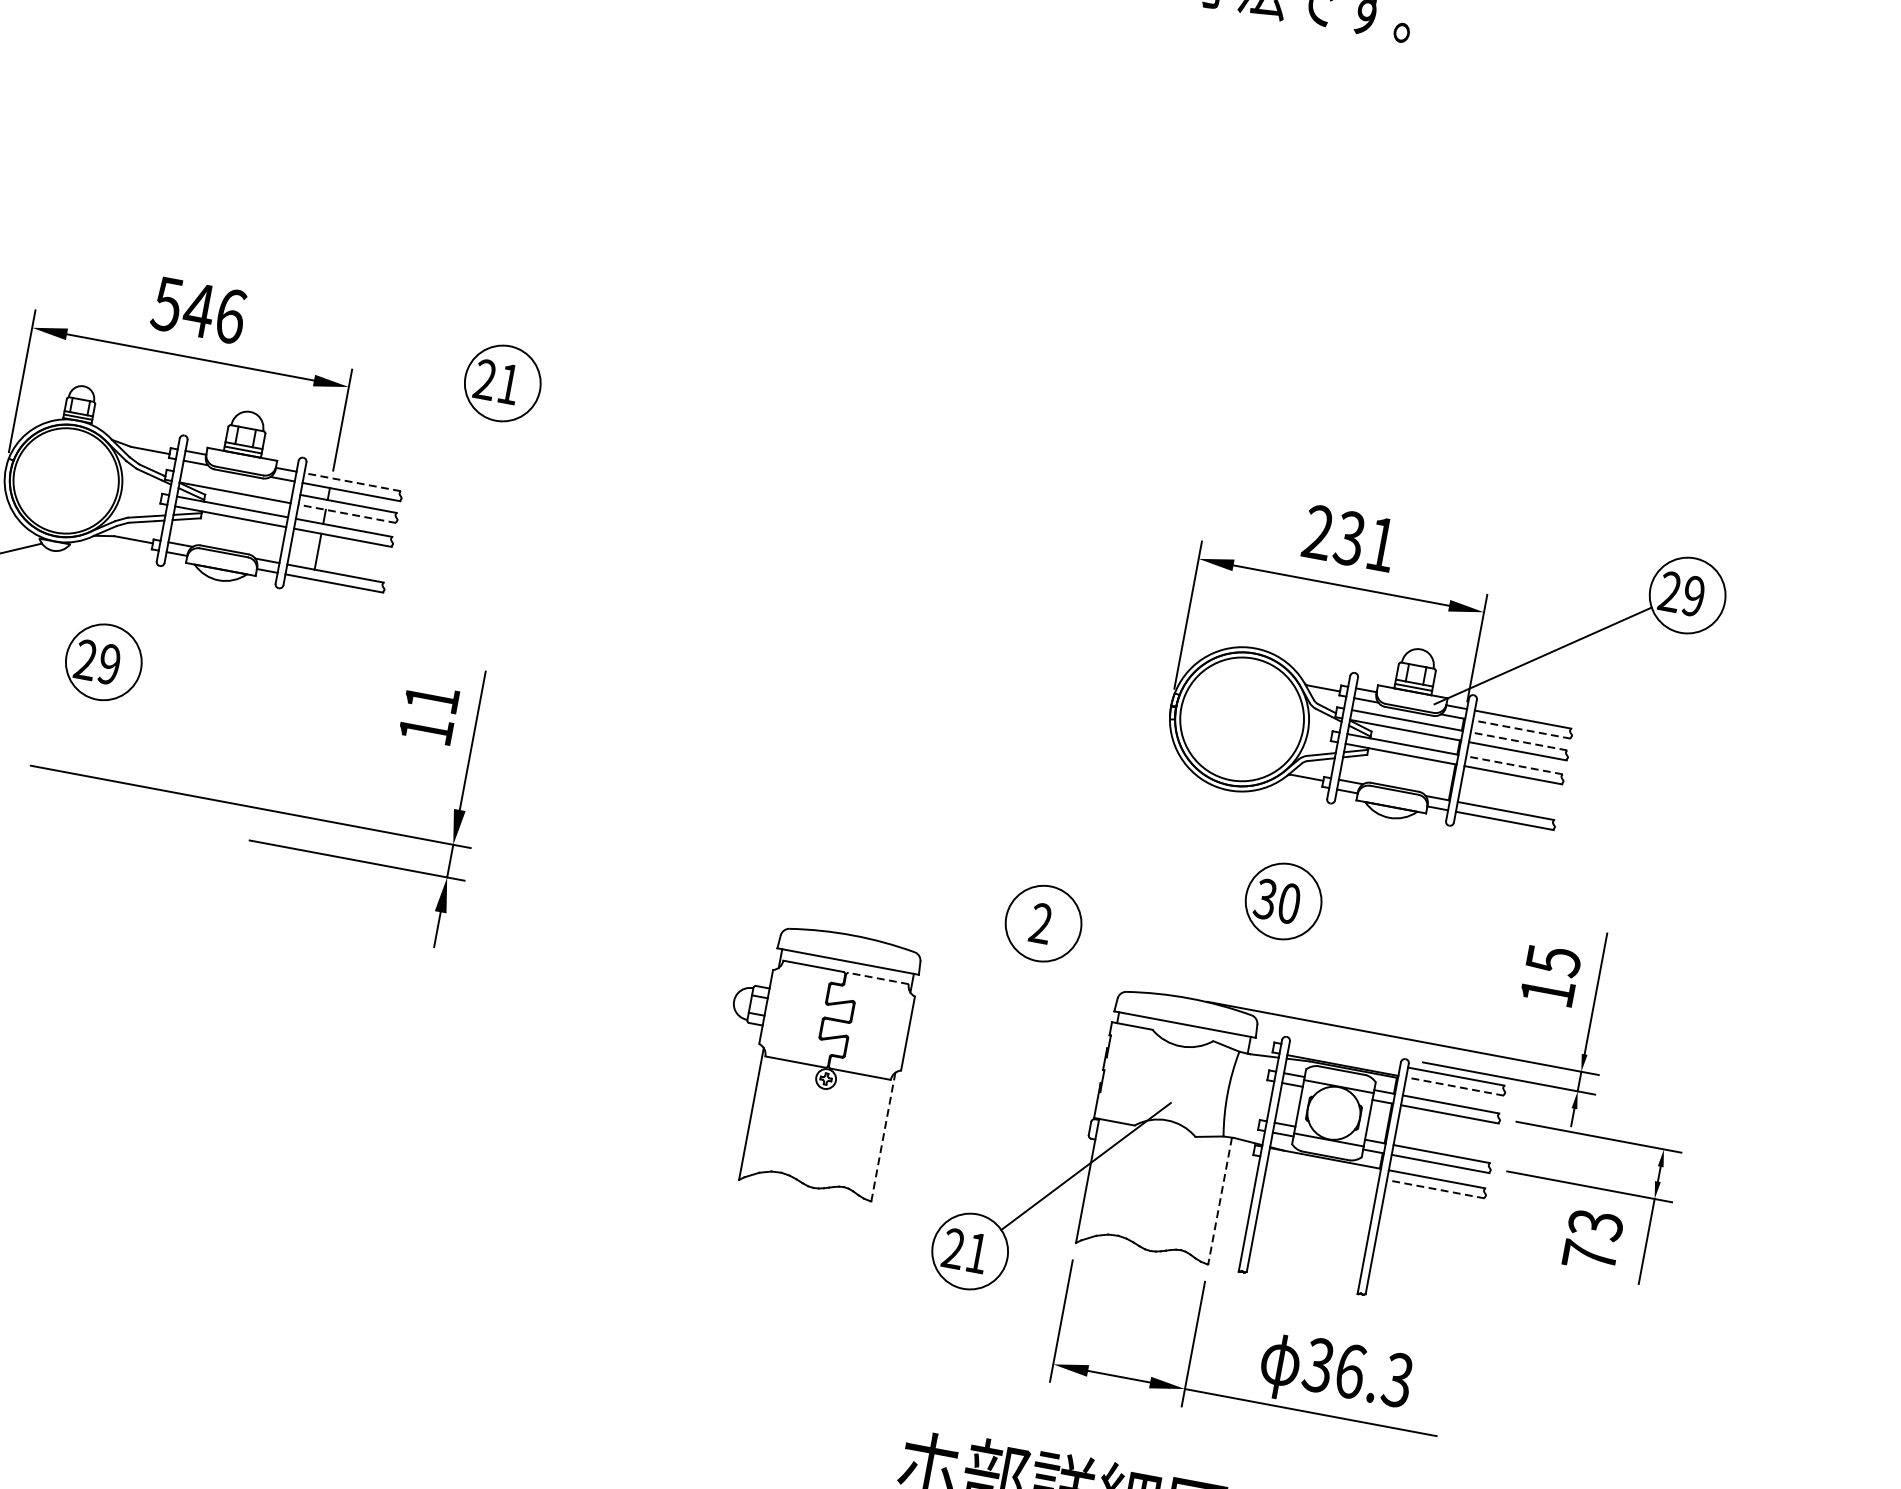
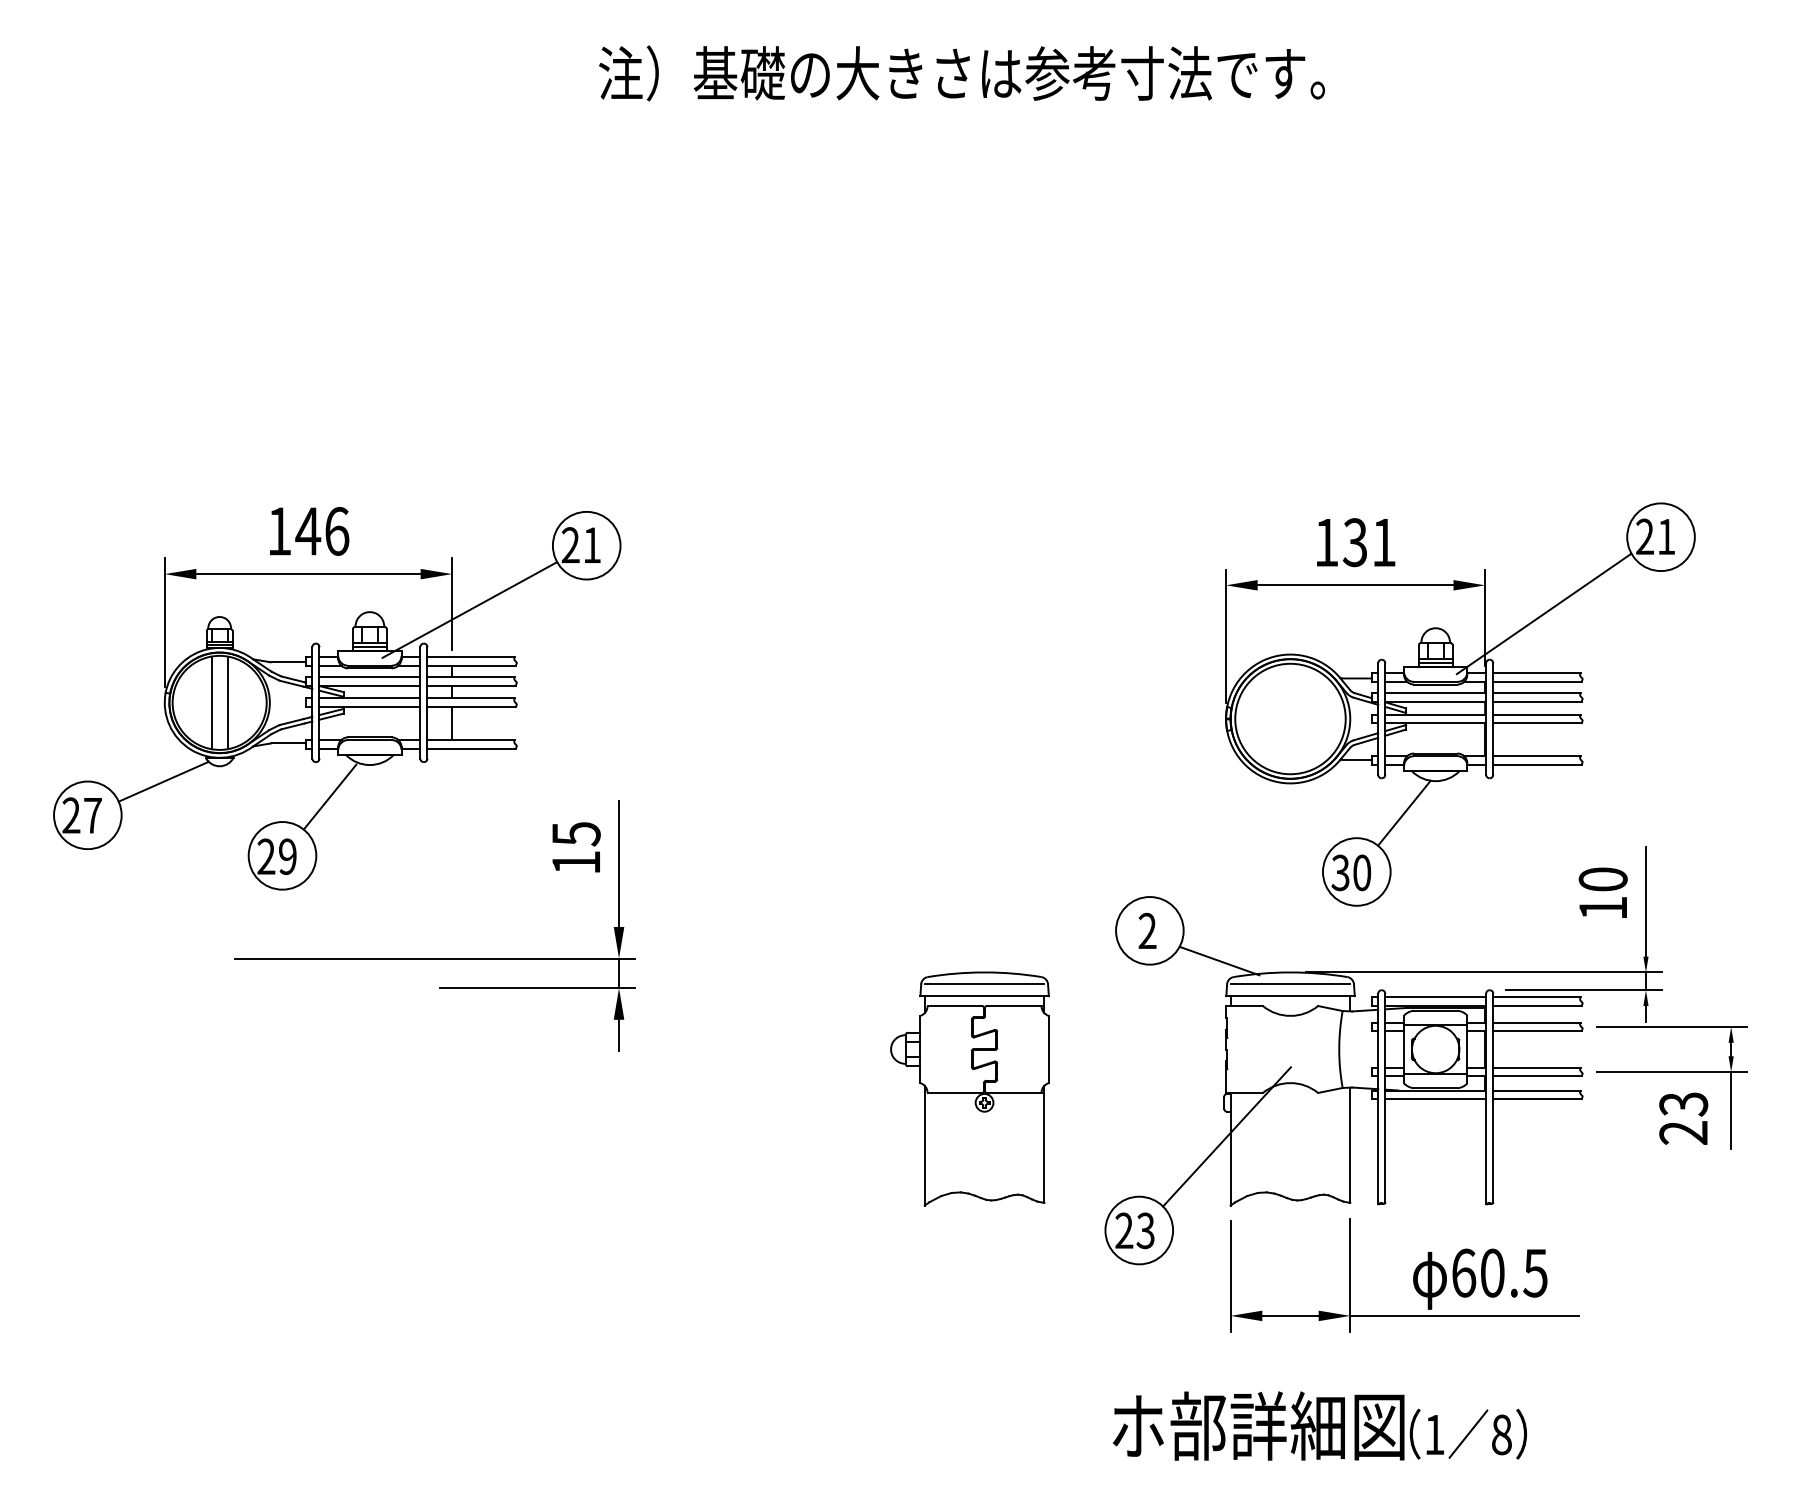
text: (167, 304) -> (279, 531), 546 -> 146
line: (360, 429) -> (469, 609), added
line: (57, 478) -> (211, 702), added
line: (353, 481) -> (471, 656), dashed -> solid
line: (74, 482) -> (227, 702), added
line: (236, 482) -> (369, 676), added
line: (347, 513) -> (471, 685), dashed -> solid
text: (1318, 532) -> (1326, 542), 231 -> 131
text: (1693, 595) -> (1666, 536), 29 -> 21
line: (167, 606) -> (329, 796), added
text: (432, 699) -> (576, 834), 11 -> 15
line: (1521, 728) -> (1537, 681), dashed -> solid
line: (1519, 741) -> (1537, 692), dashed -> solid
line: (1515, 765) -> (1537, 714), dashed -> solid
line: (1348, 845) -> (1404, 812), added
line: (850, 948) -> (984, 984), added
text: (1552, 960) -> (1602, 879), 15 -> 10
line: (1114, 970) -> (1219, 960), added
line: (877, 978) -> (1013, 1006), dashed -> solid
line: (1187, 1011) -> (1290, 984), added
line: (1344, 1055) -> (1435, 997), added
line: (1454, 1086) -> (1537, 1006), dashed -> solid
line: (883, 1137) -> (1044, 1144), dashed -> solid
line: (1323, 1168) -> (1435, 1099), added
line: (1435, 1189) -> (1537, 1099), dashed -> solid
line: (1220, 1201) -> (1350, 1145), dashed -> solid
text: (977, 1252) -> (1145, 1230), 21 -> 23
text: (1589, 1255) -> (1683, 1132), 73 -> 23
text: (1358, 1372) -> (1499, 1272), 36.3 -> 60.5

